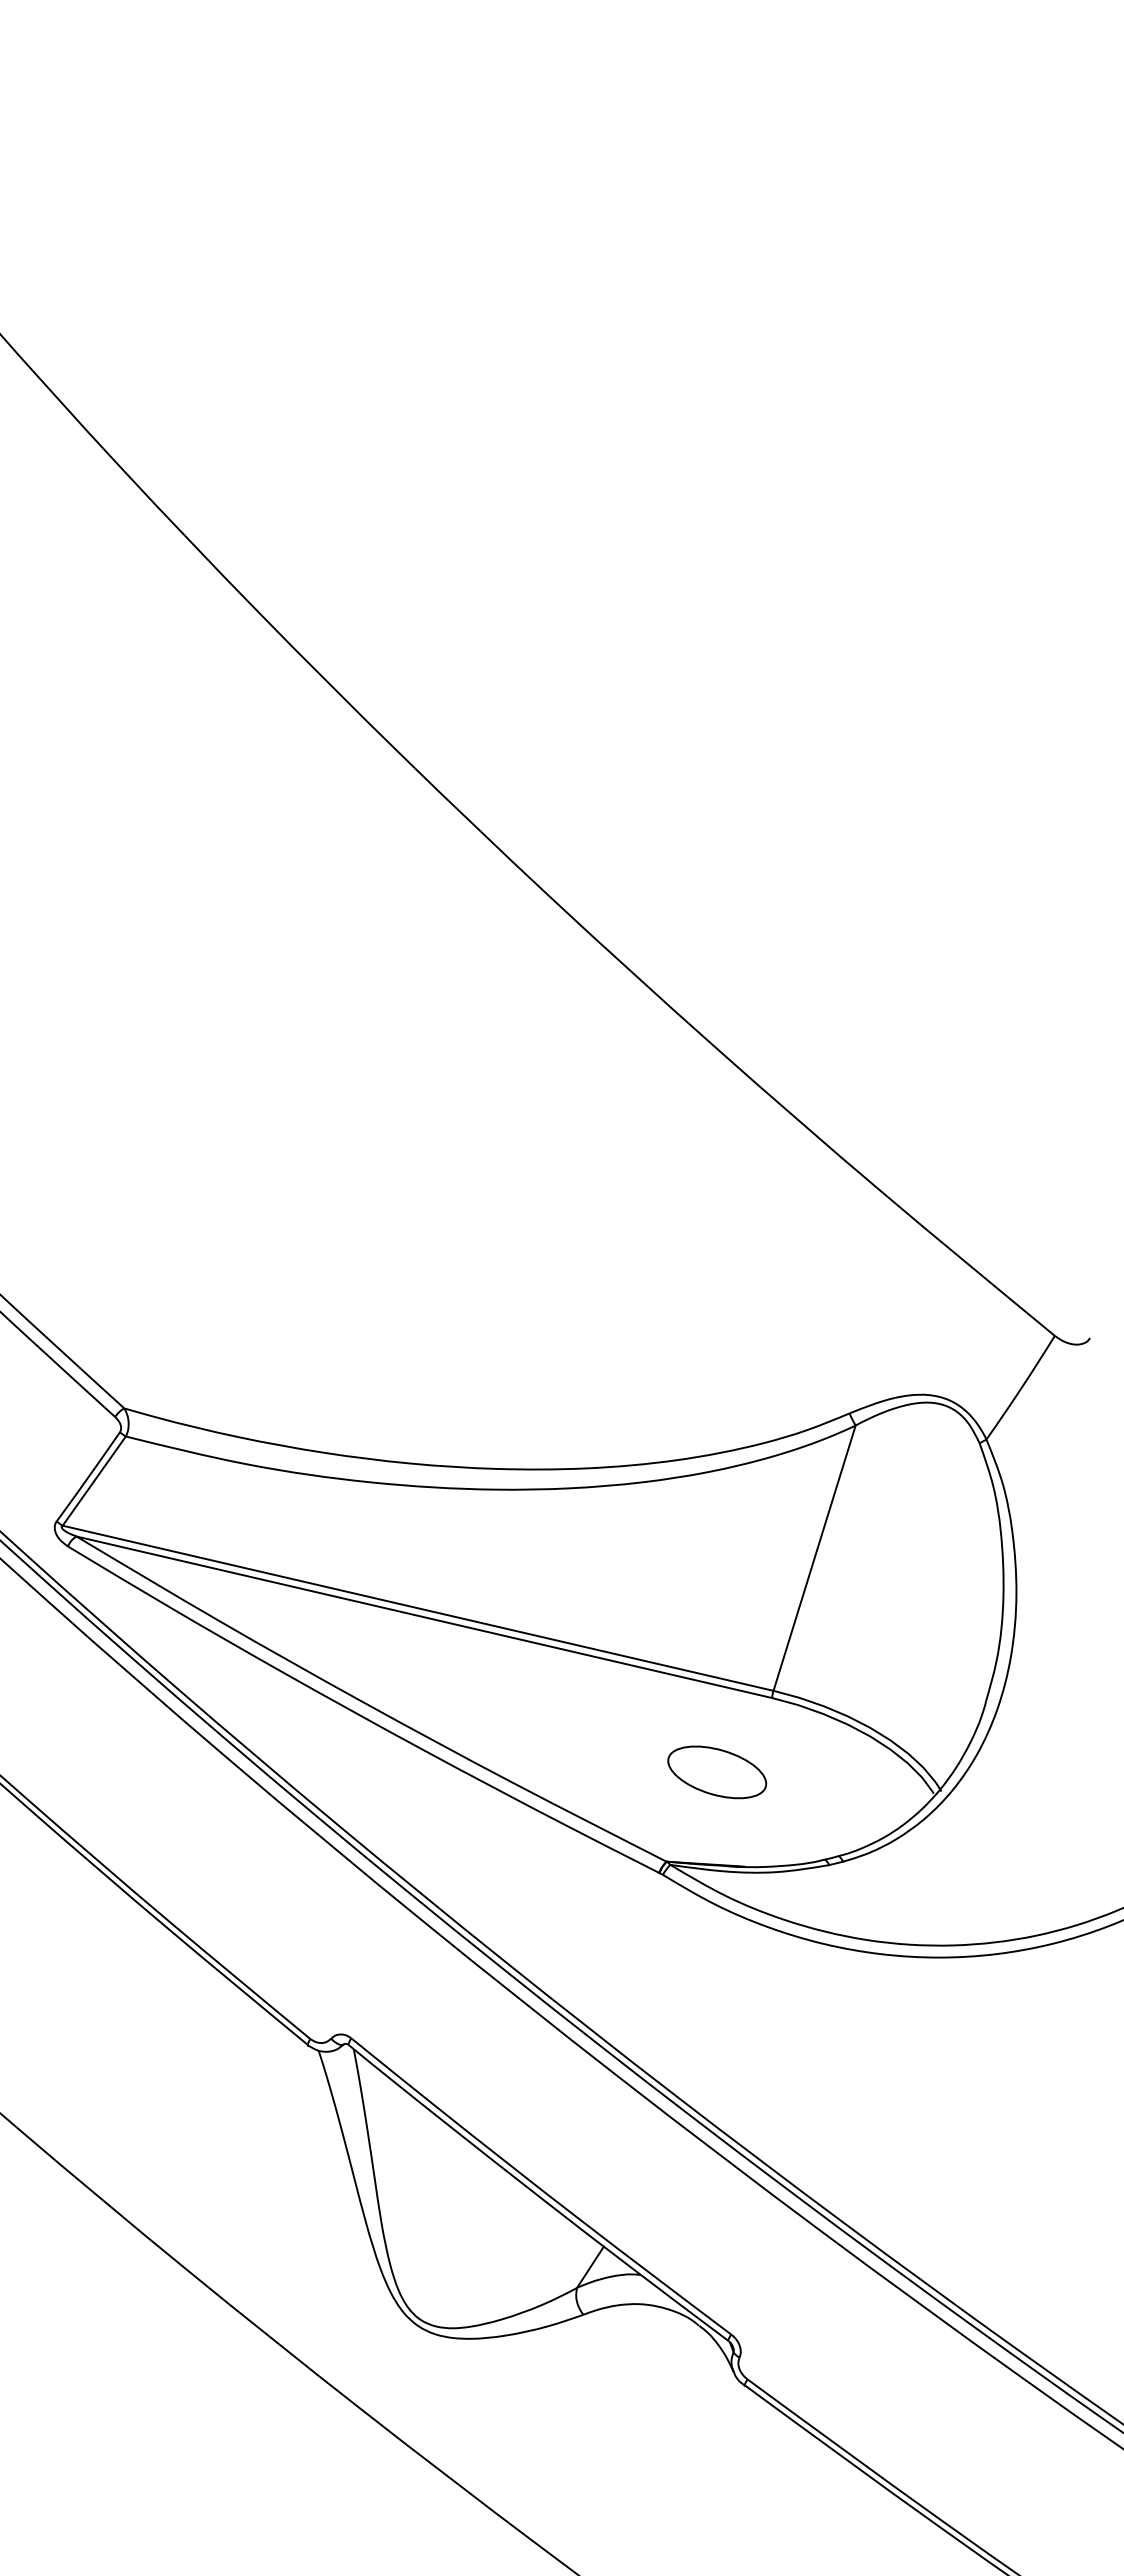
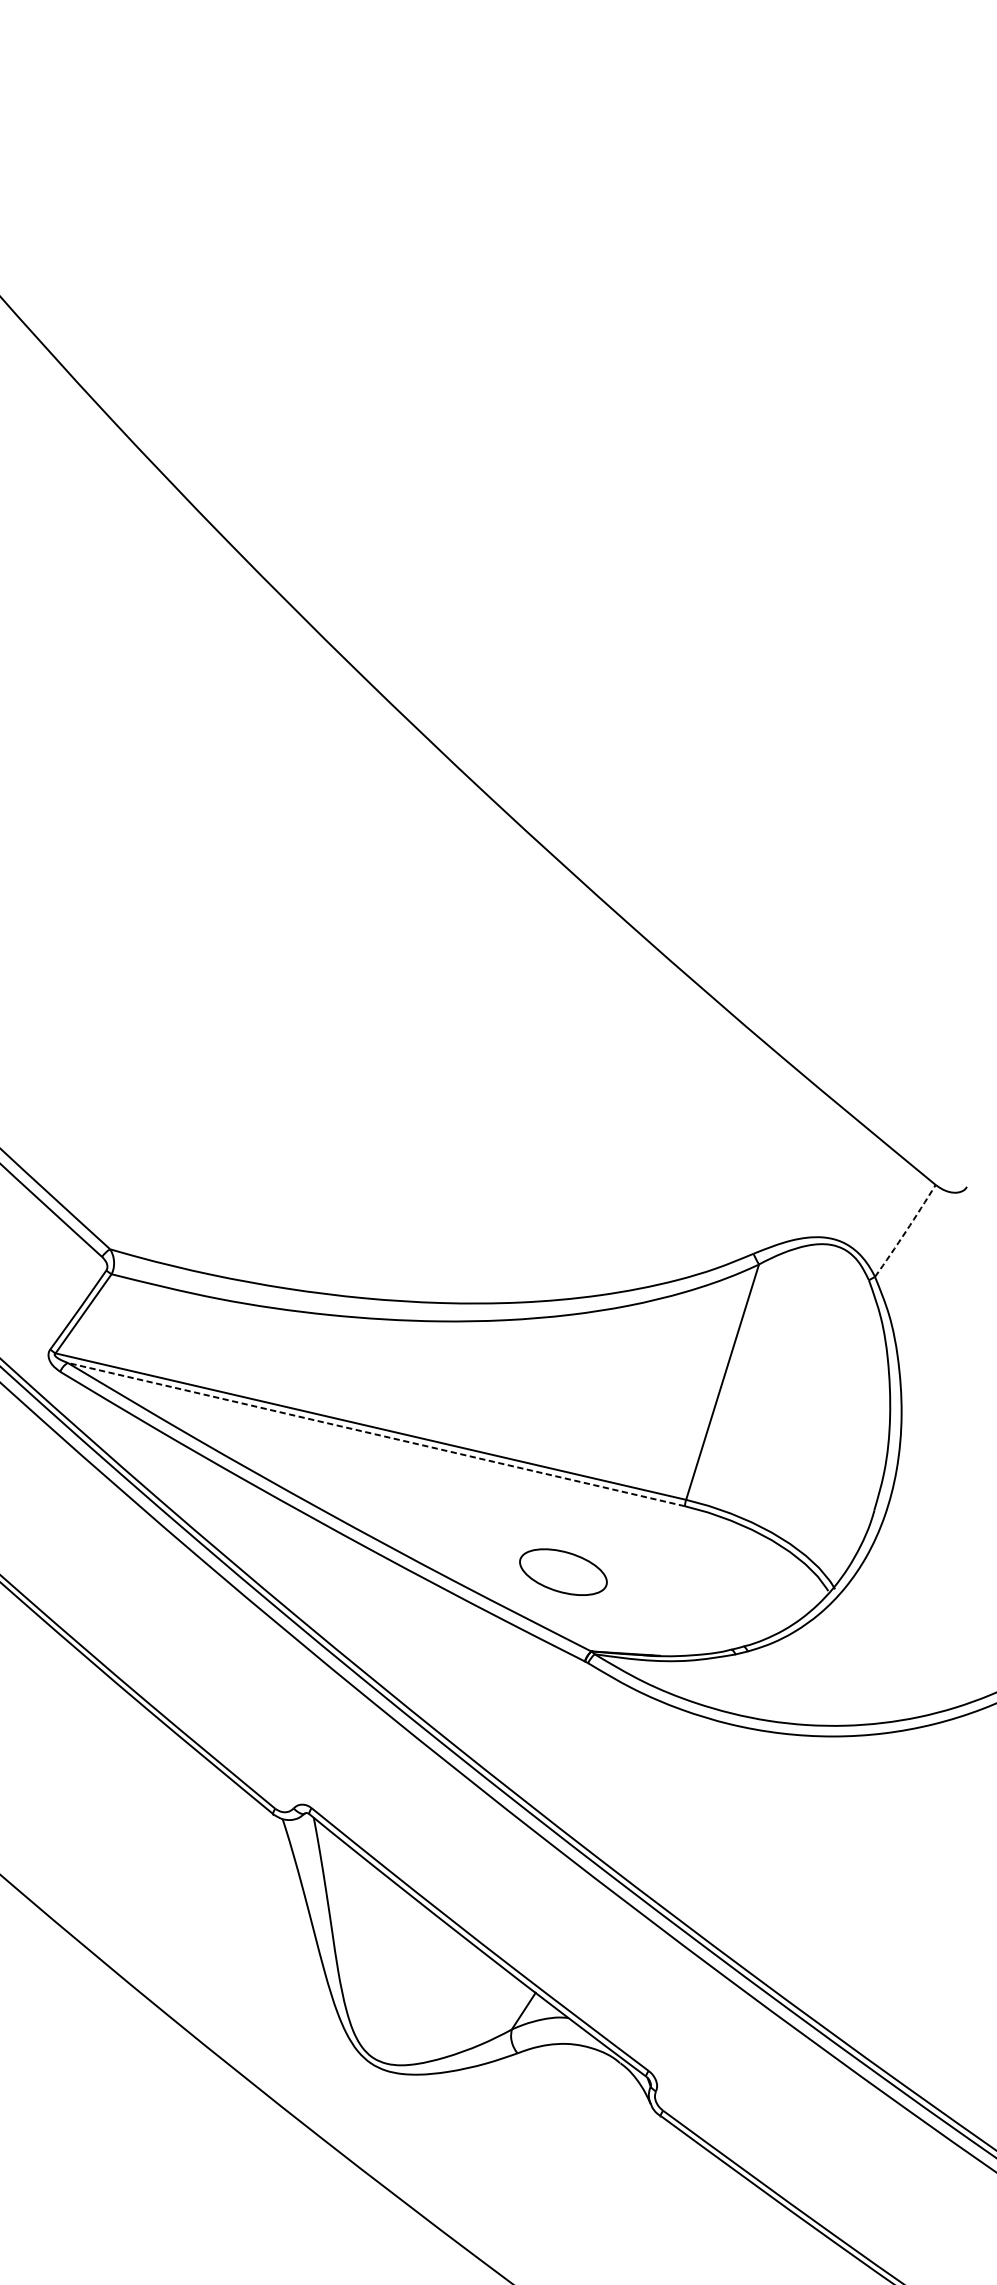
arc: (1021, 1388) -> (906, 1231), solid -> dashed
line: (423, 1617) -> (375, 1434), solid -> dashed
part: (717, 1772) -> (563, 1572), moved

